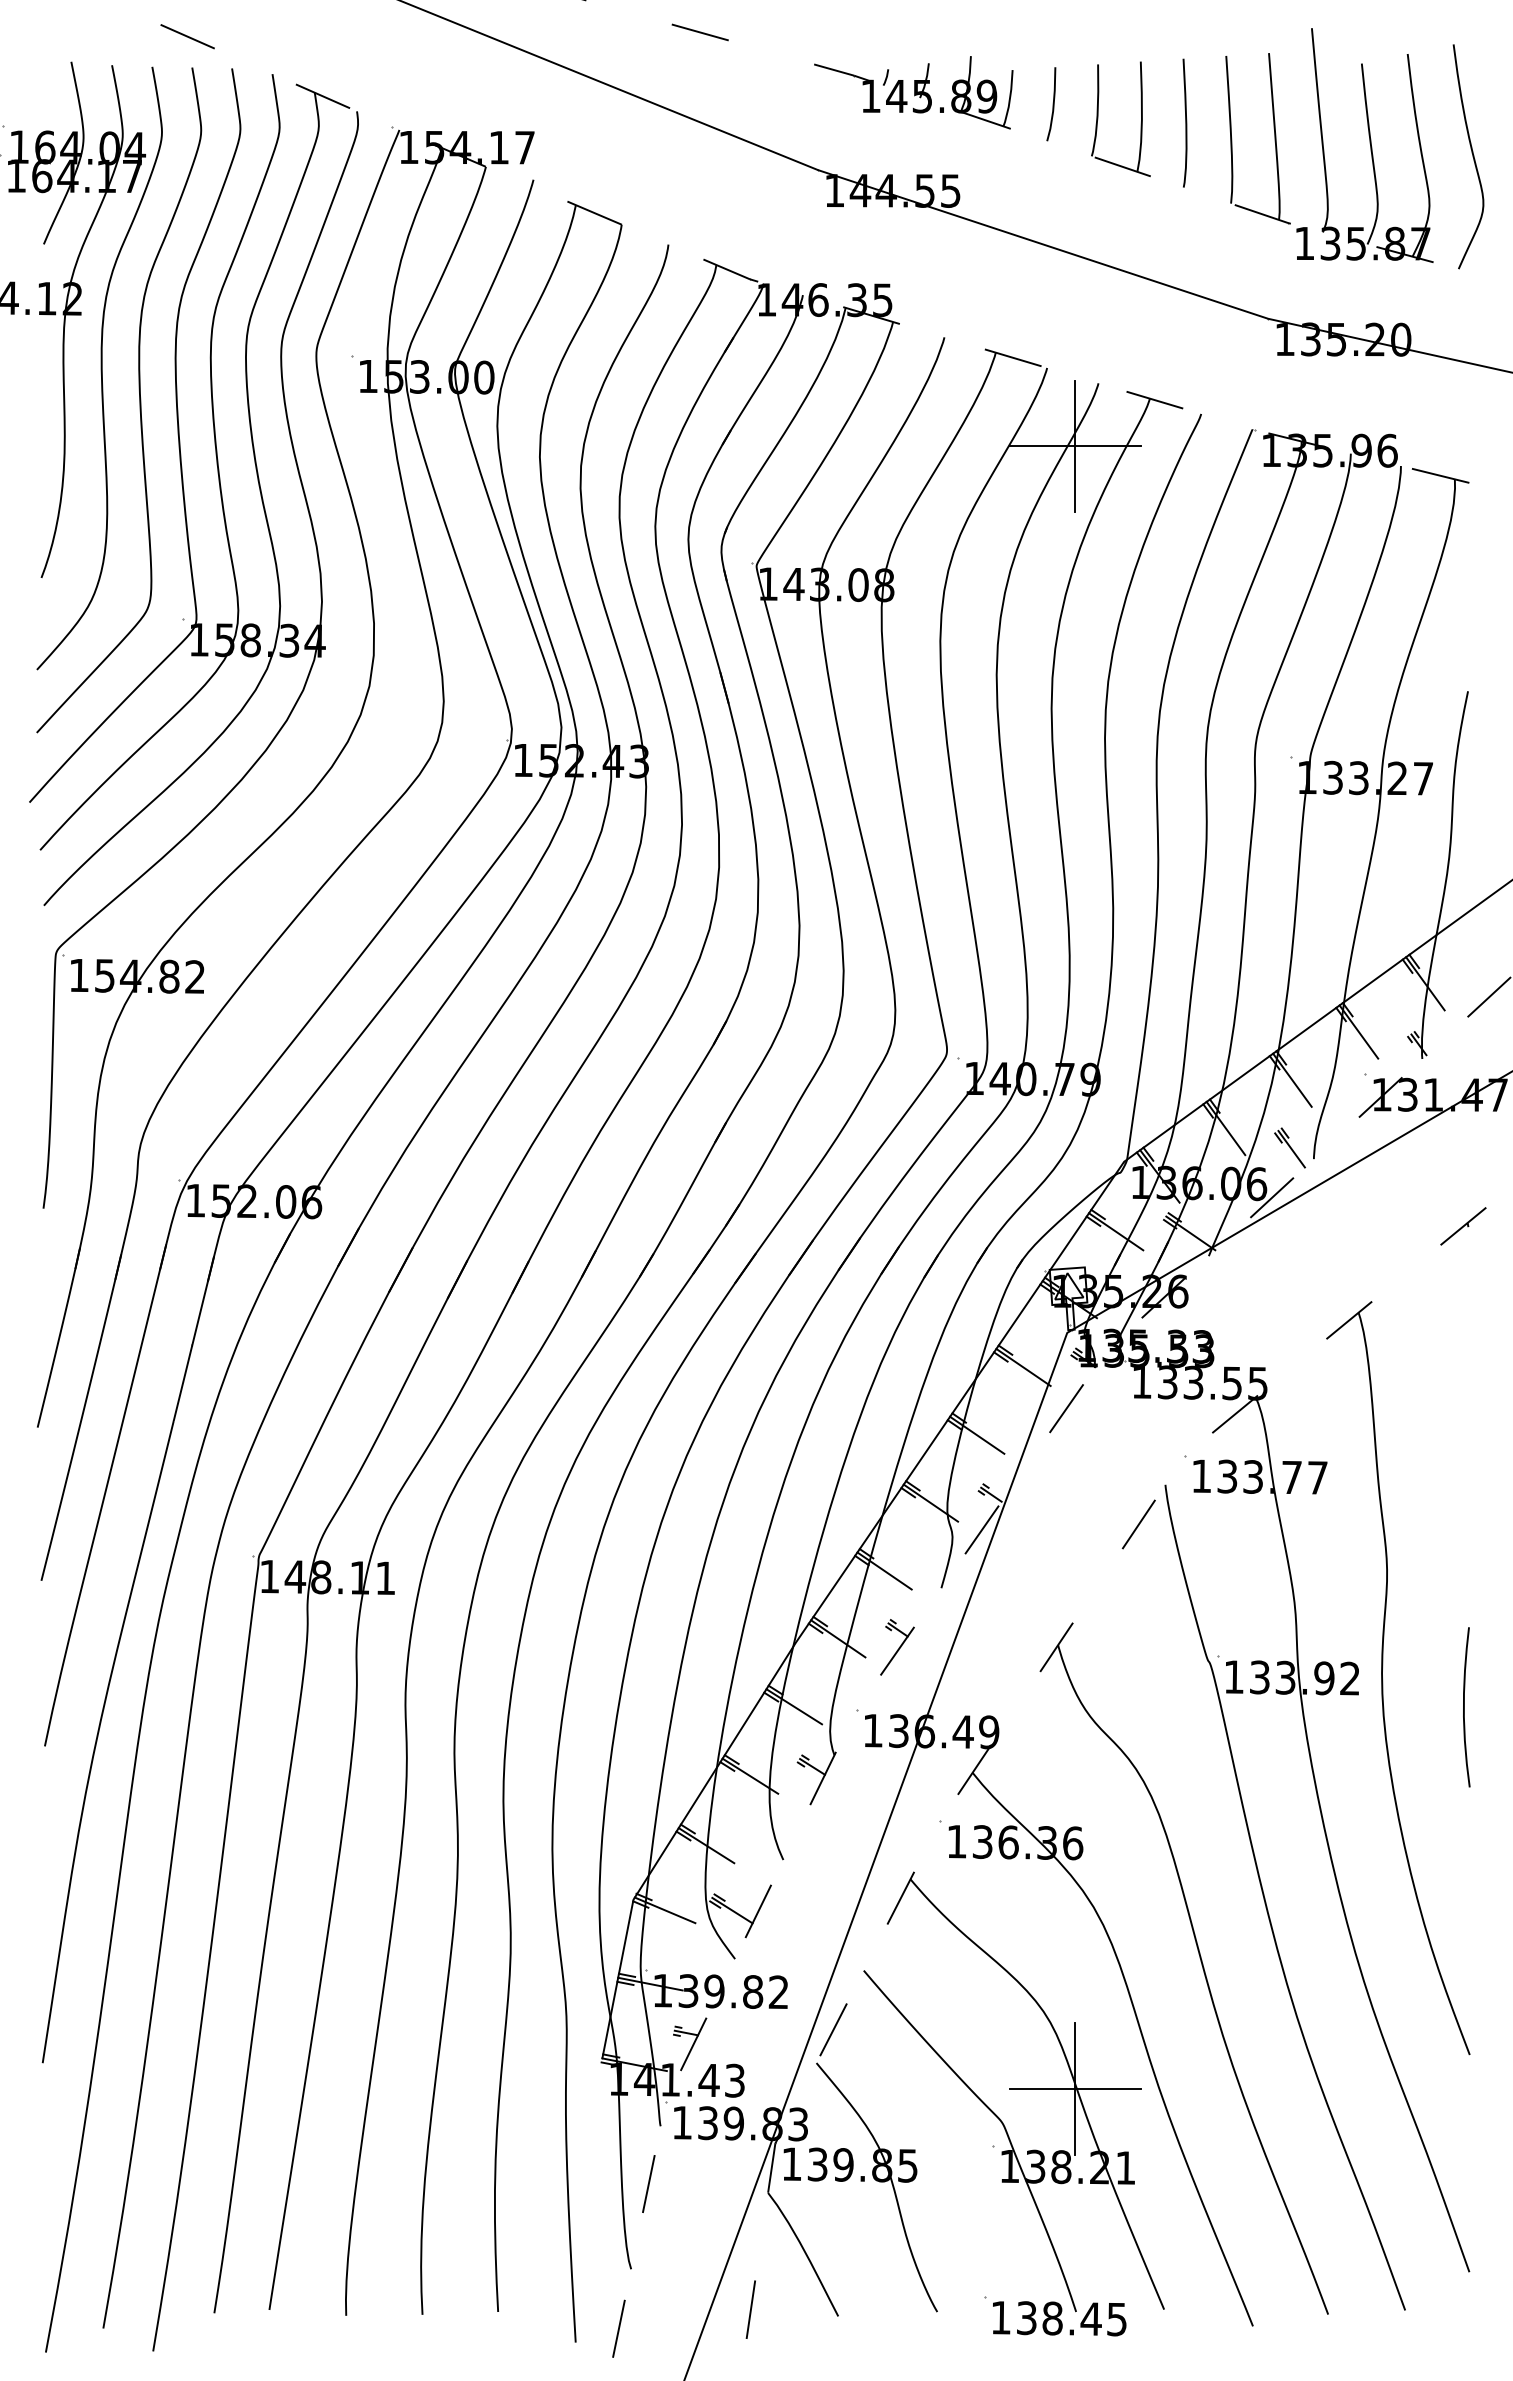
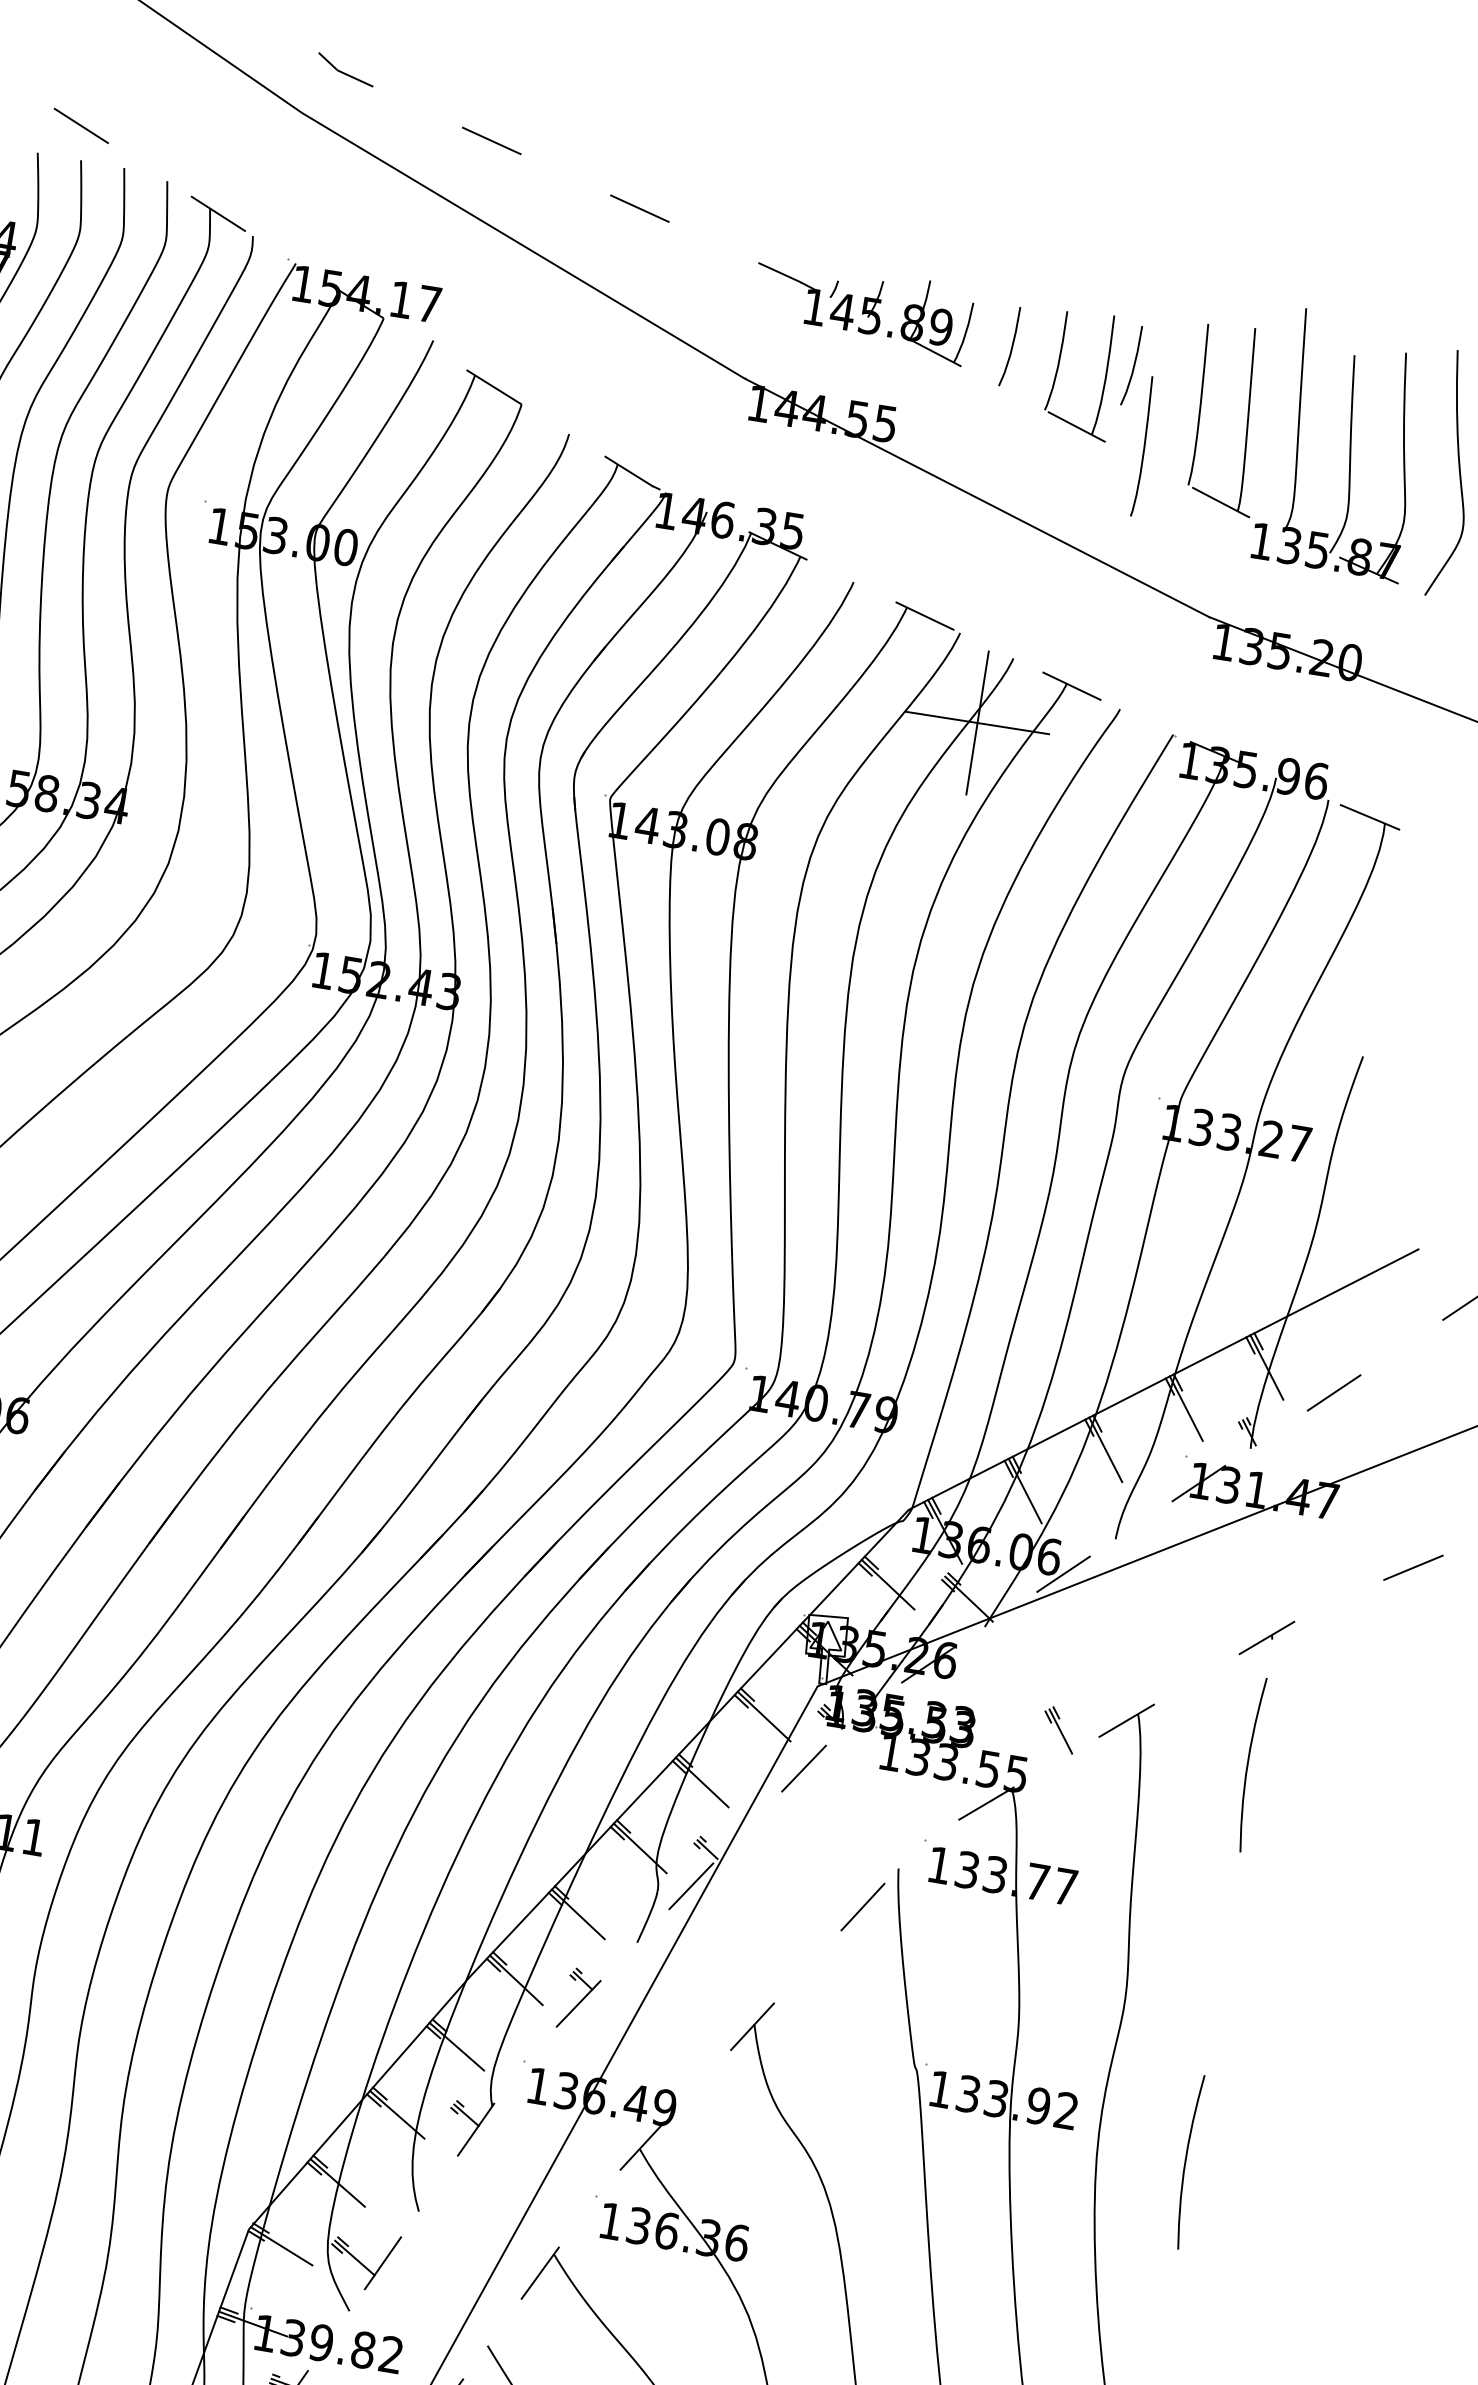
line: (1164, 104) -> (1132, 366), added
curve: (1185, 122) -> (1143, 445), moved
part: (1289, 1147) -> (1058, 1729), moved
curve: (1464, 1342) -> (1248, 1764), added

